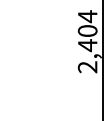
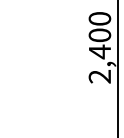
text: (87, 16) -> (99, 18), 2,404 -> 2,400

